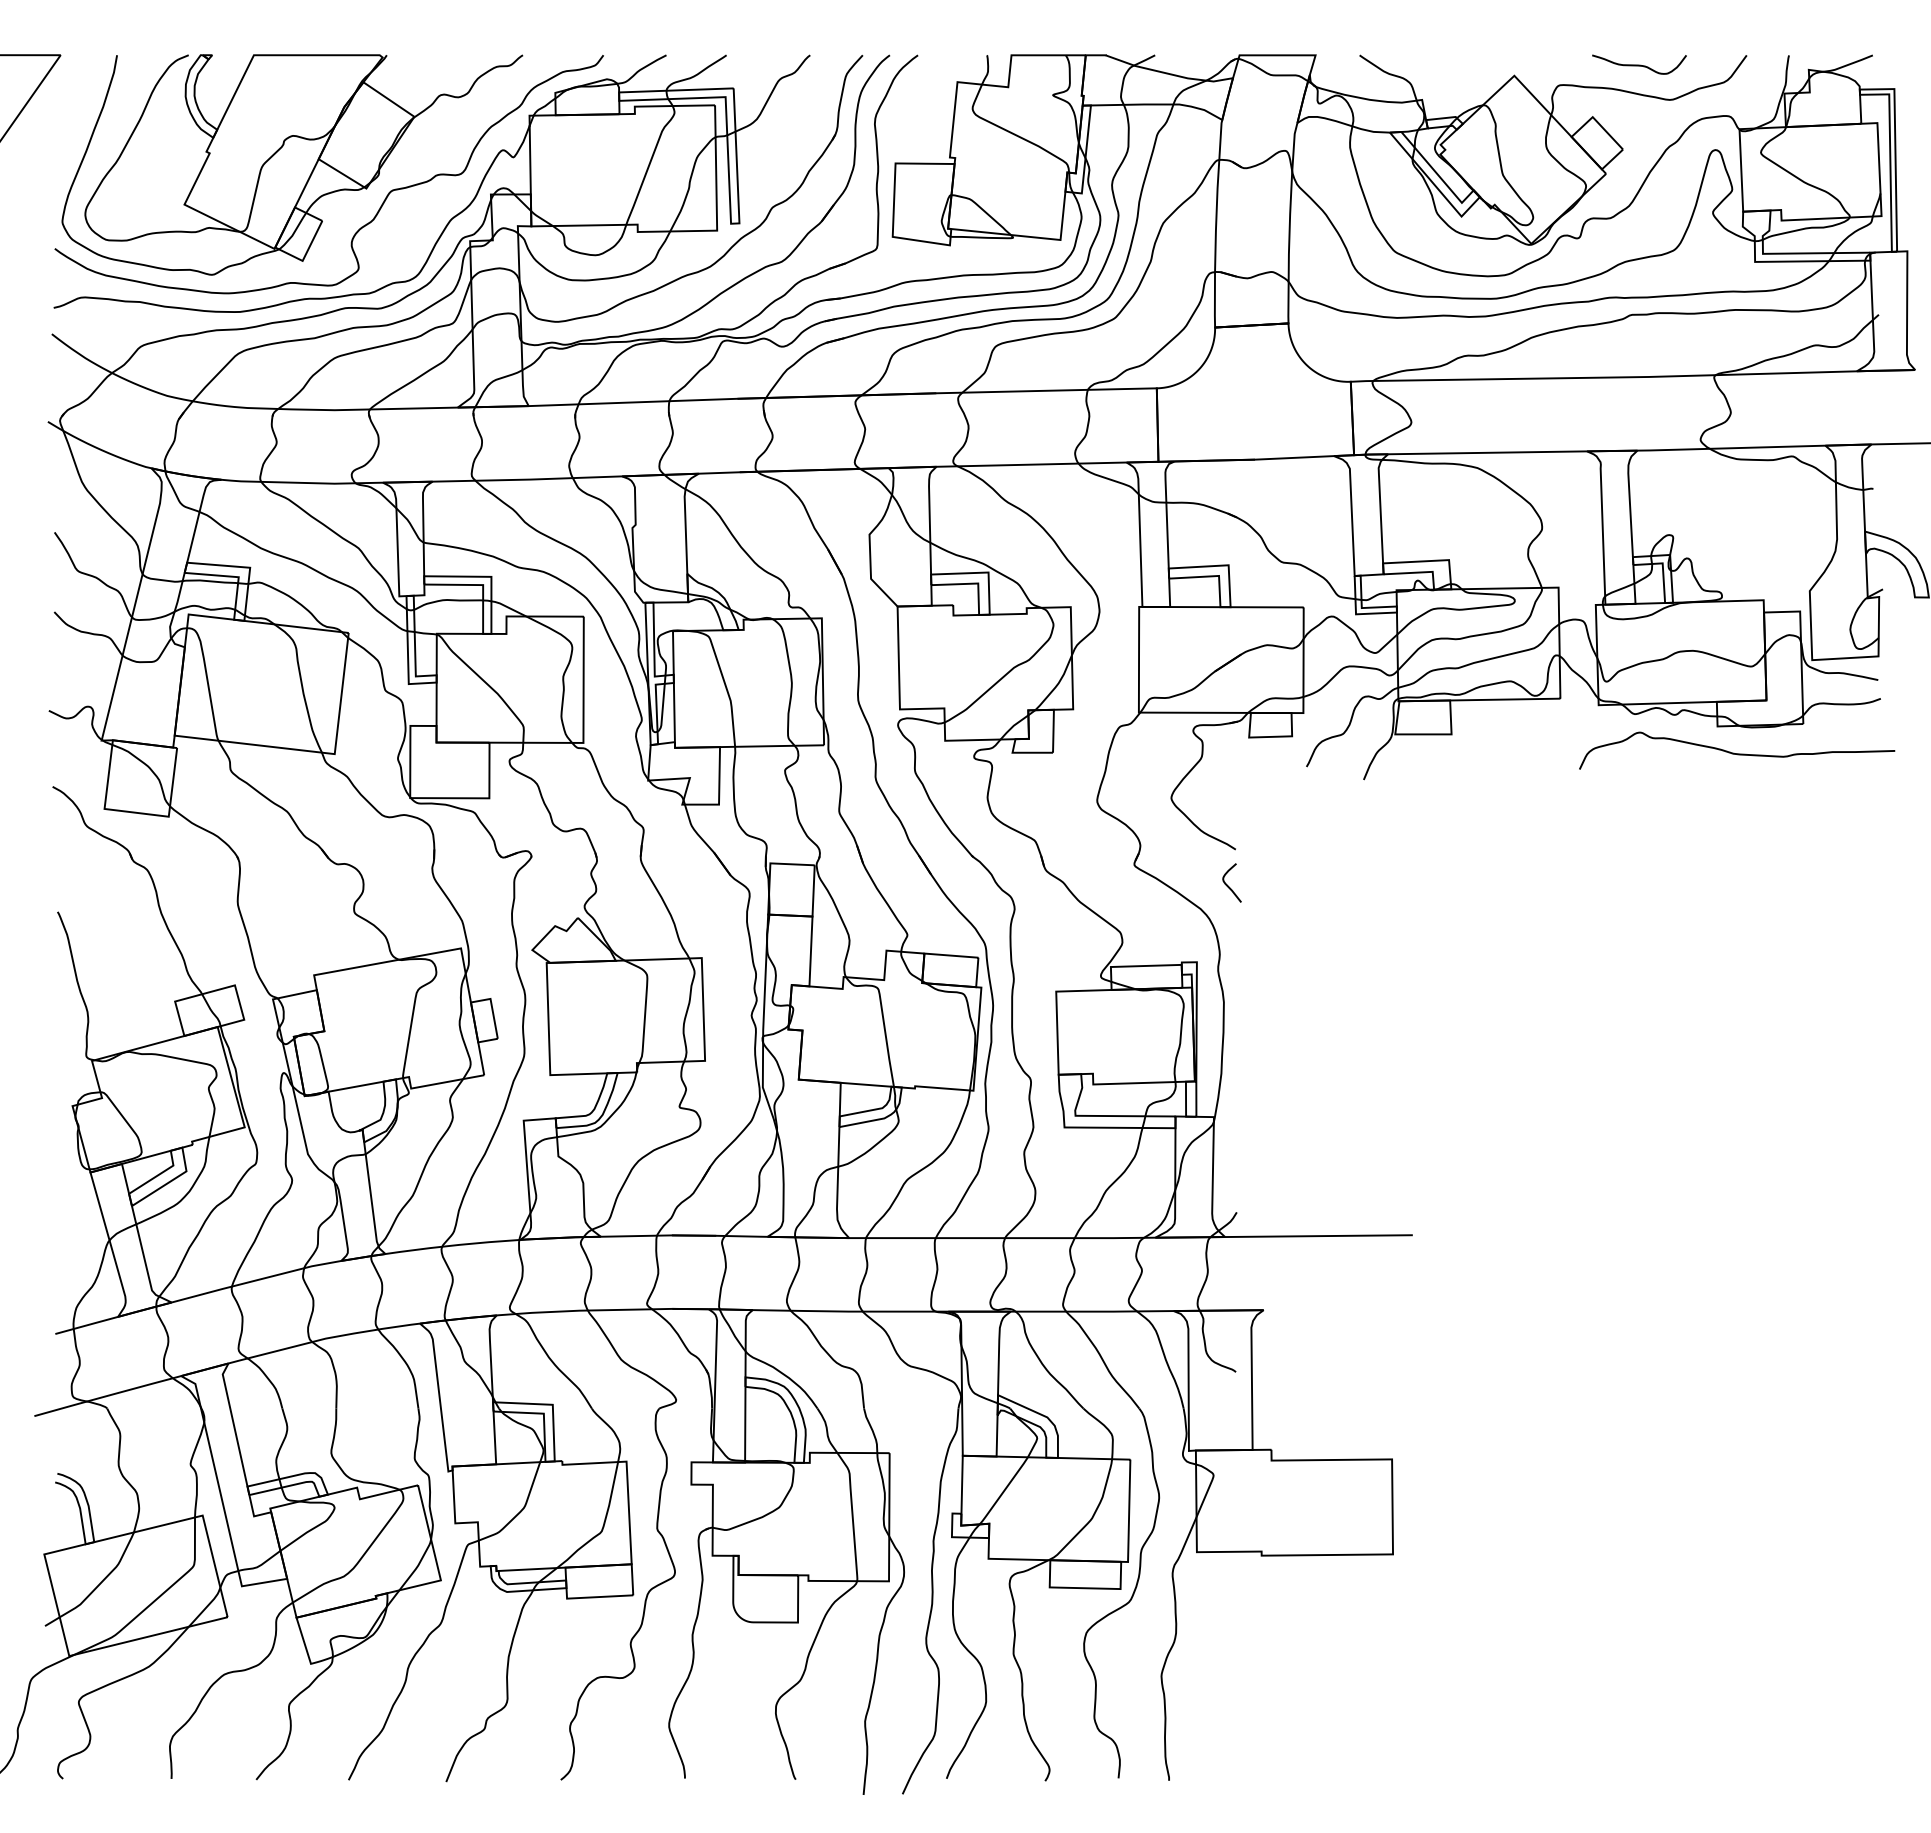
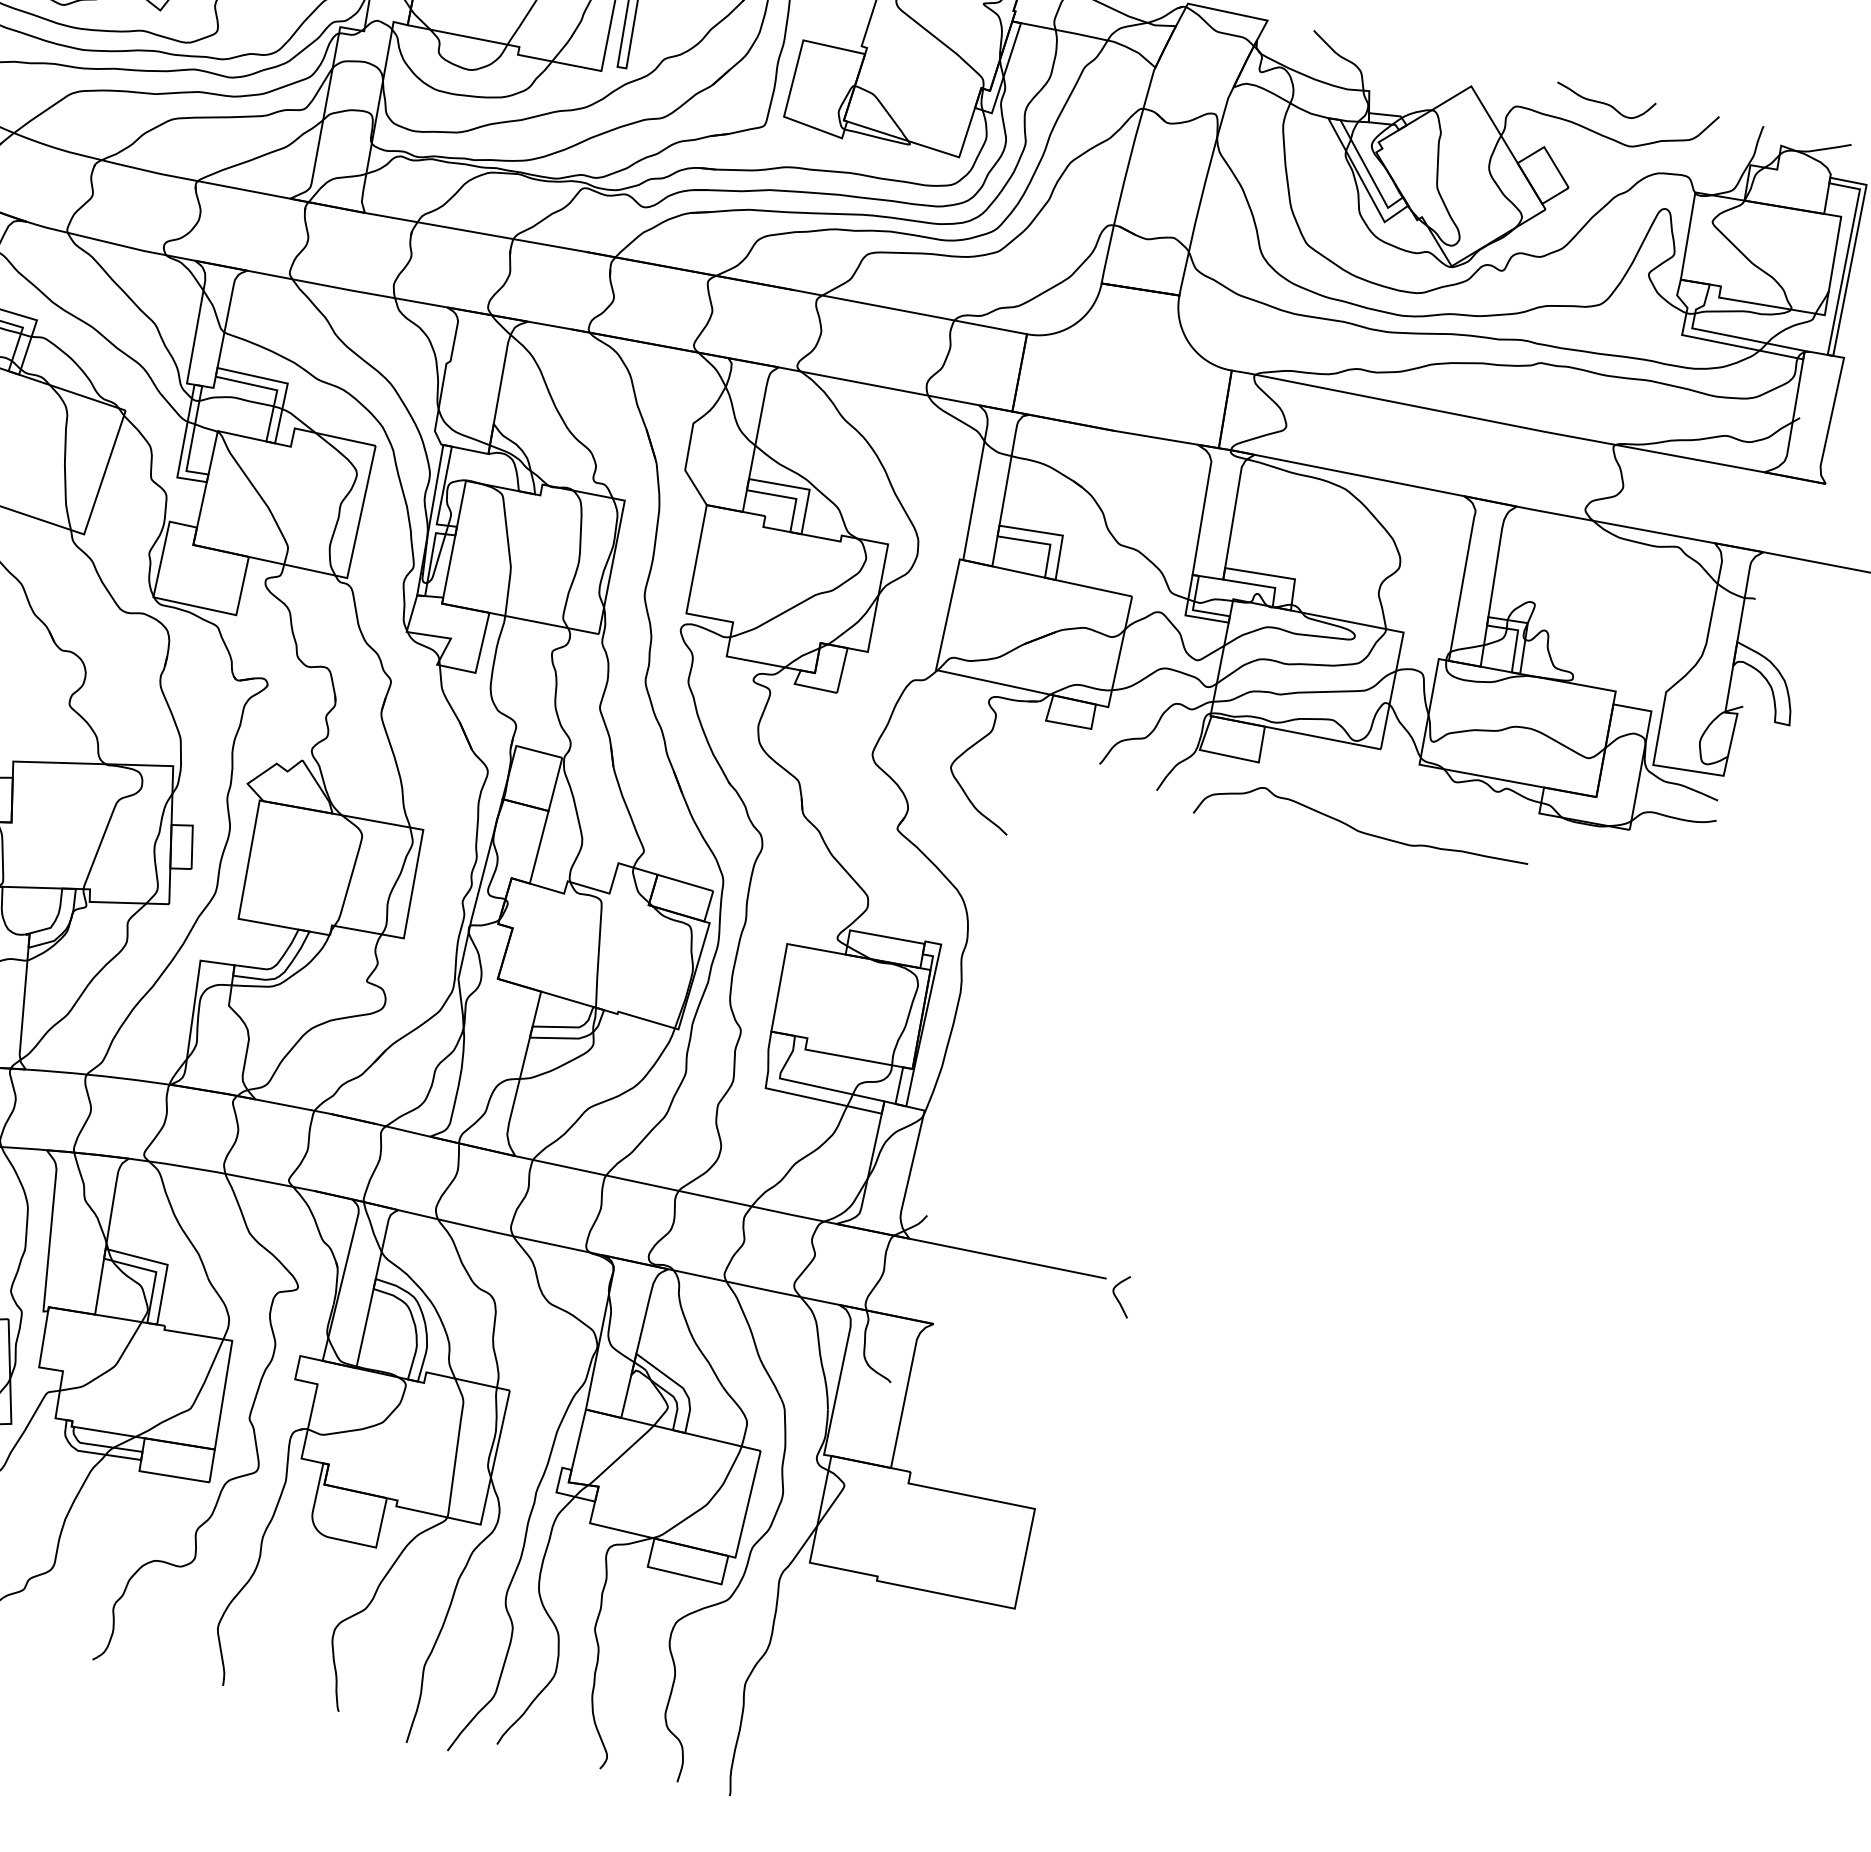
curve: (1737, 753) -> (1362, 831), moved
curve: (1228, 885) -> (1117, 1297), moved

